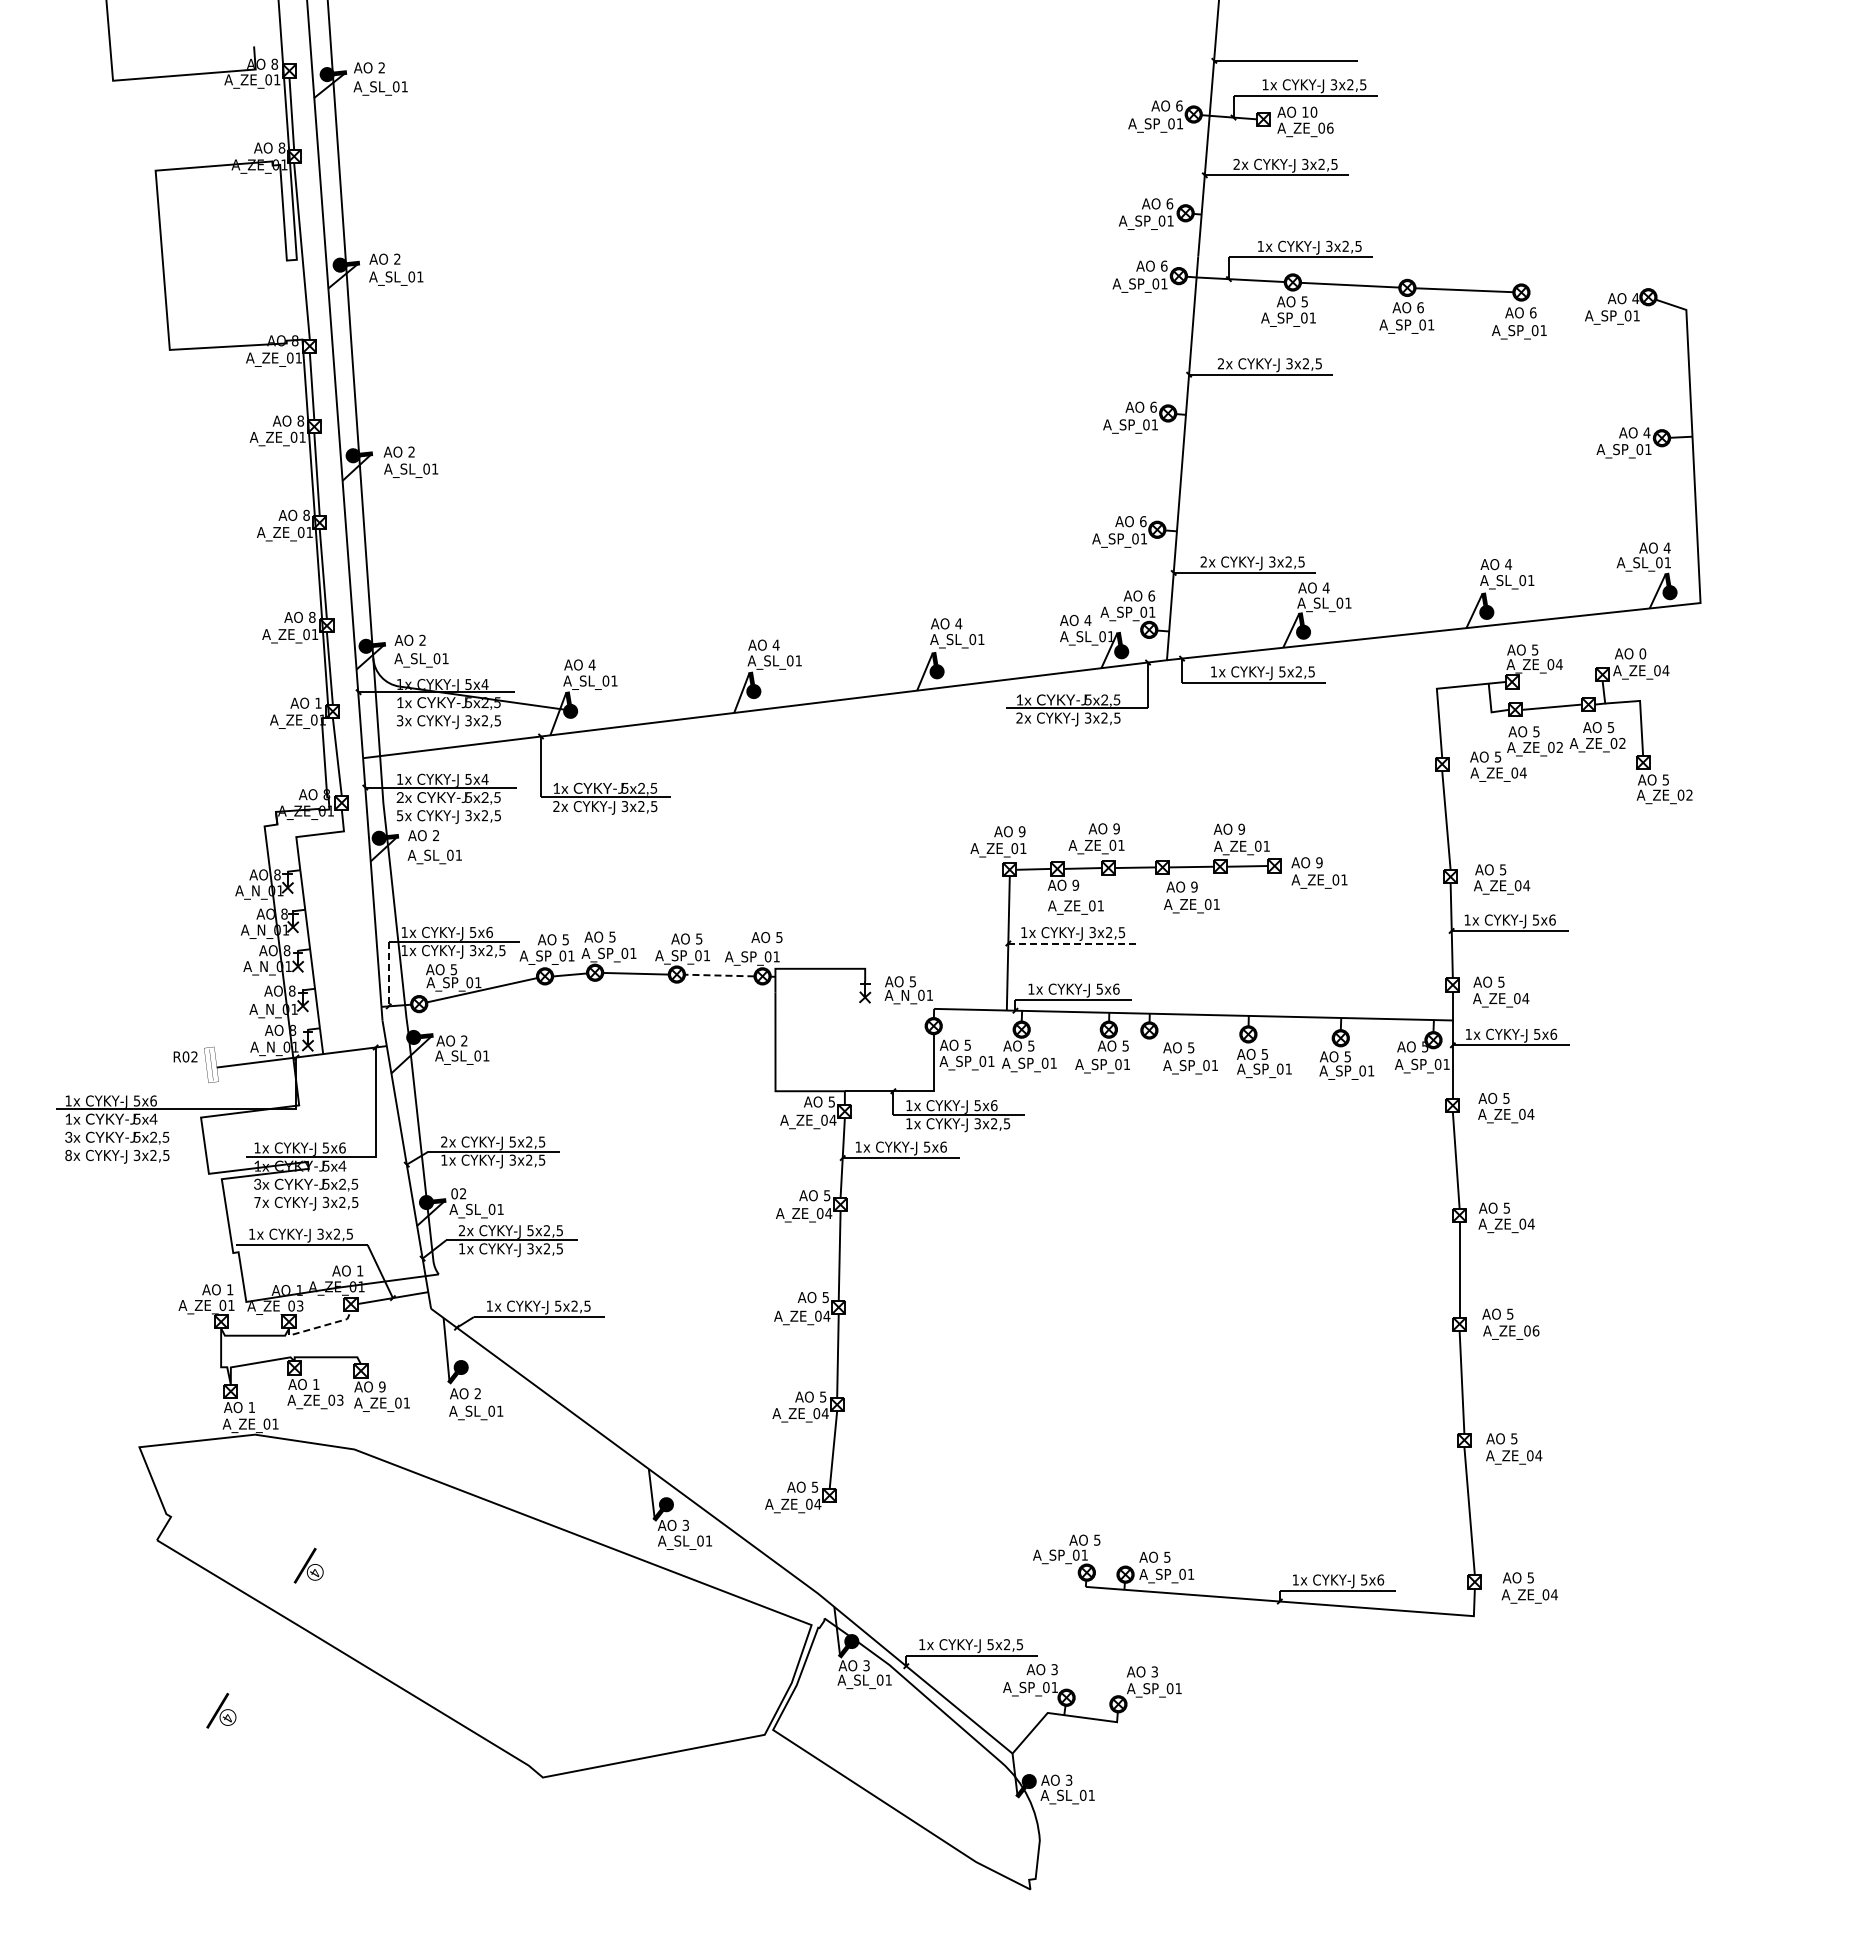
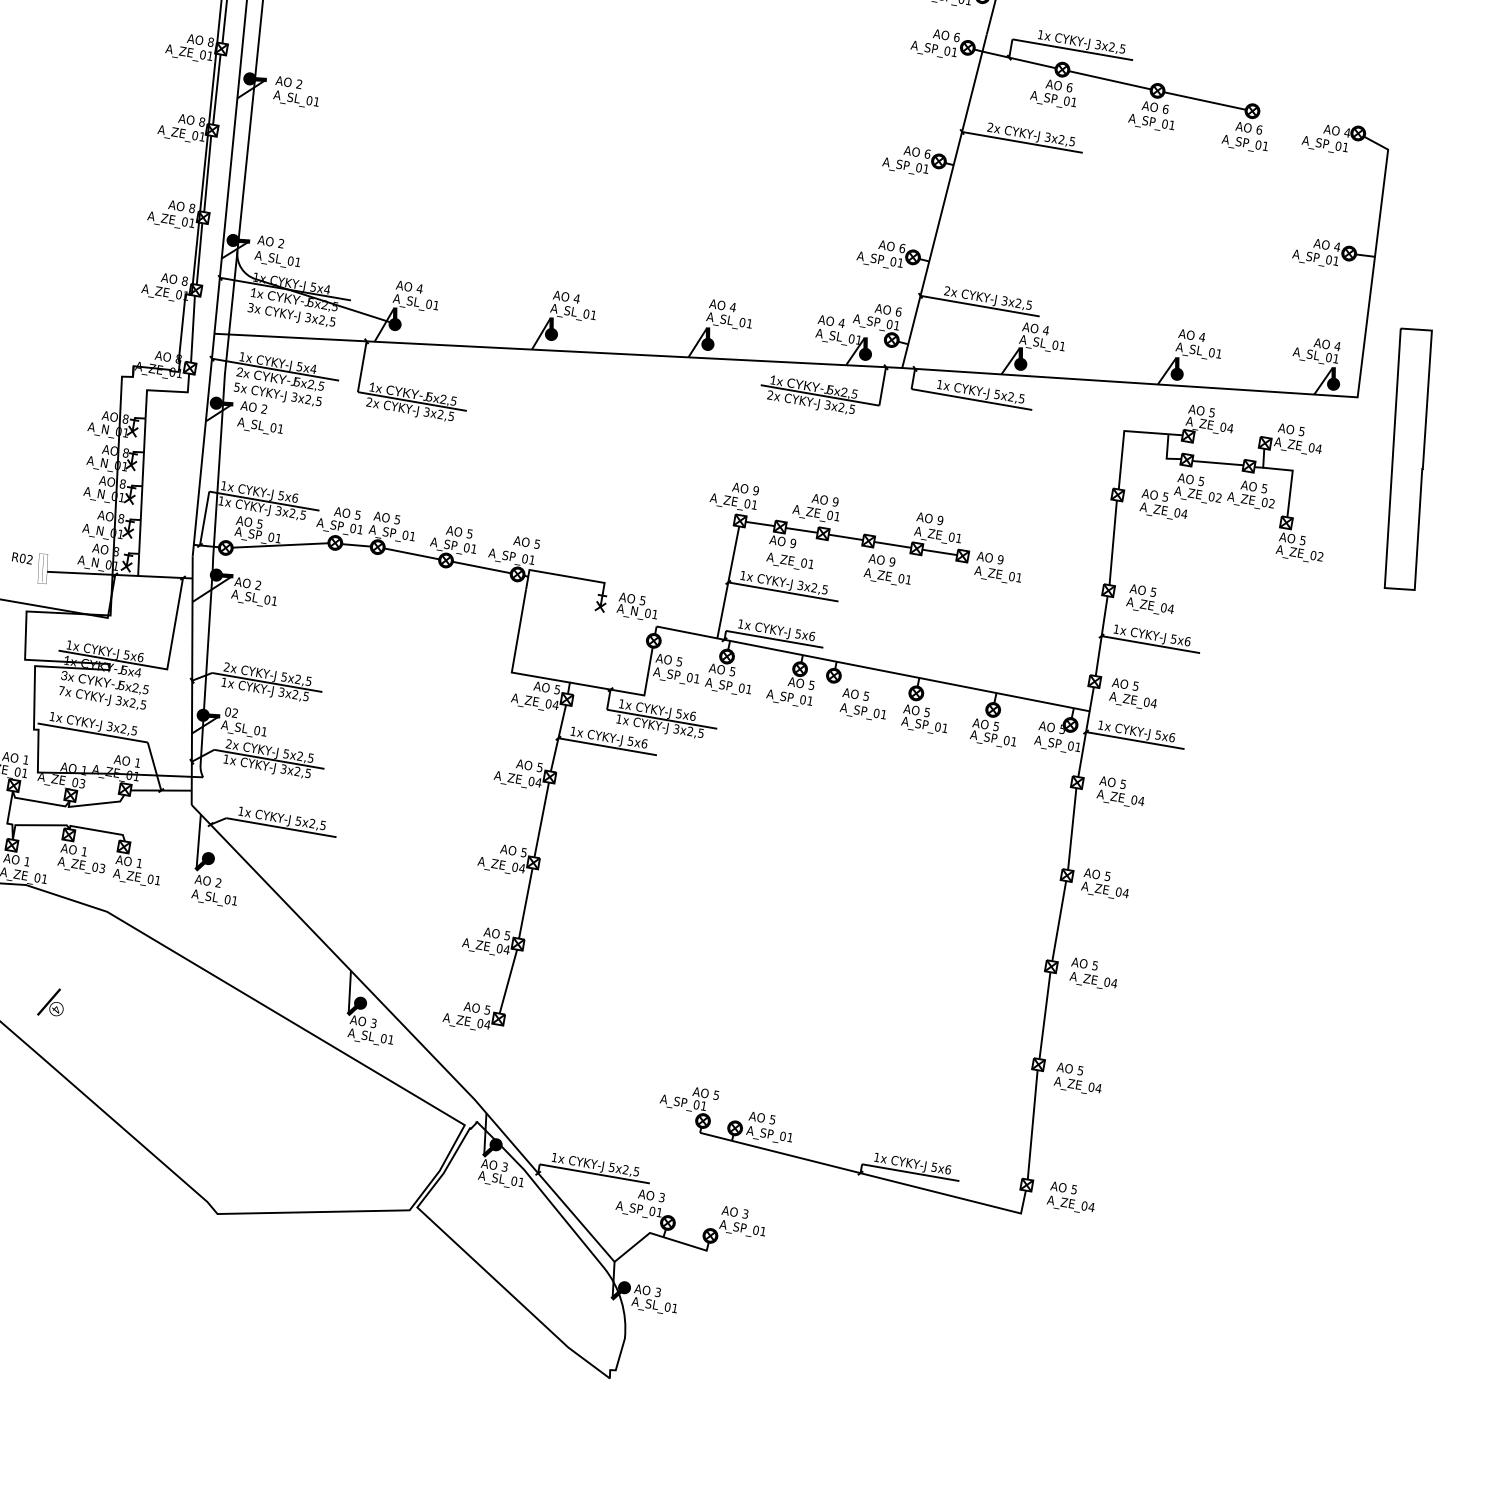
text: (1304, 301) -> (1069, 87), 5 -> 6
text: (1642, 653) -> (1301, 431), 0 -> 5
part: (1770, 664) -> (1407, 458), added
text: (318, 702) -> (185, 280), 1 -> 8
line: (1074, 943) -> (783, 592), dashed -> solid
line: (388, 974) -> (204, 518), dashed -> solid
line: (719, 975) -> (481, 567), dashed -> solid
line: (319, 1326) -> (95, 803), dashed -> solid
text: (1535, 1330) -> (1114, 983), A_ZE_06 -> A_ZE_04
text: (382, 1386) -> (139, 863), 9 -> 1

